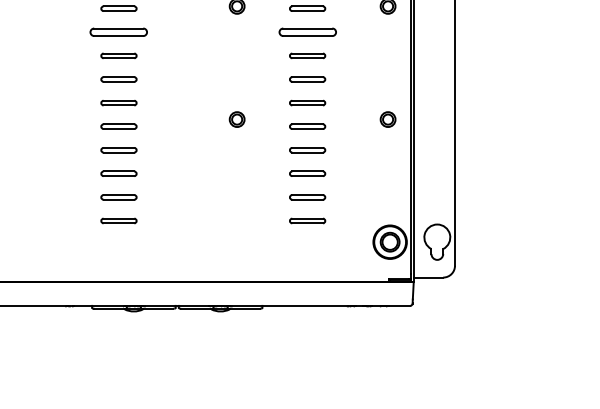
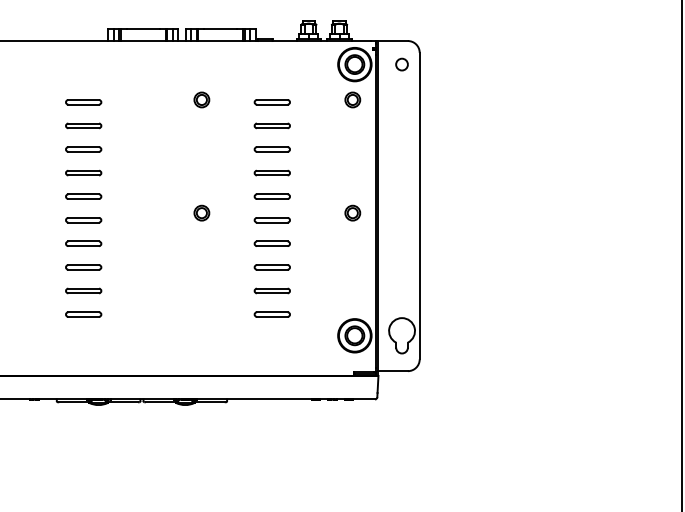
part: (118, 31) -> (83, 125), size x0.62
part: (306, 31) -> (271, 125), size x0.62

